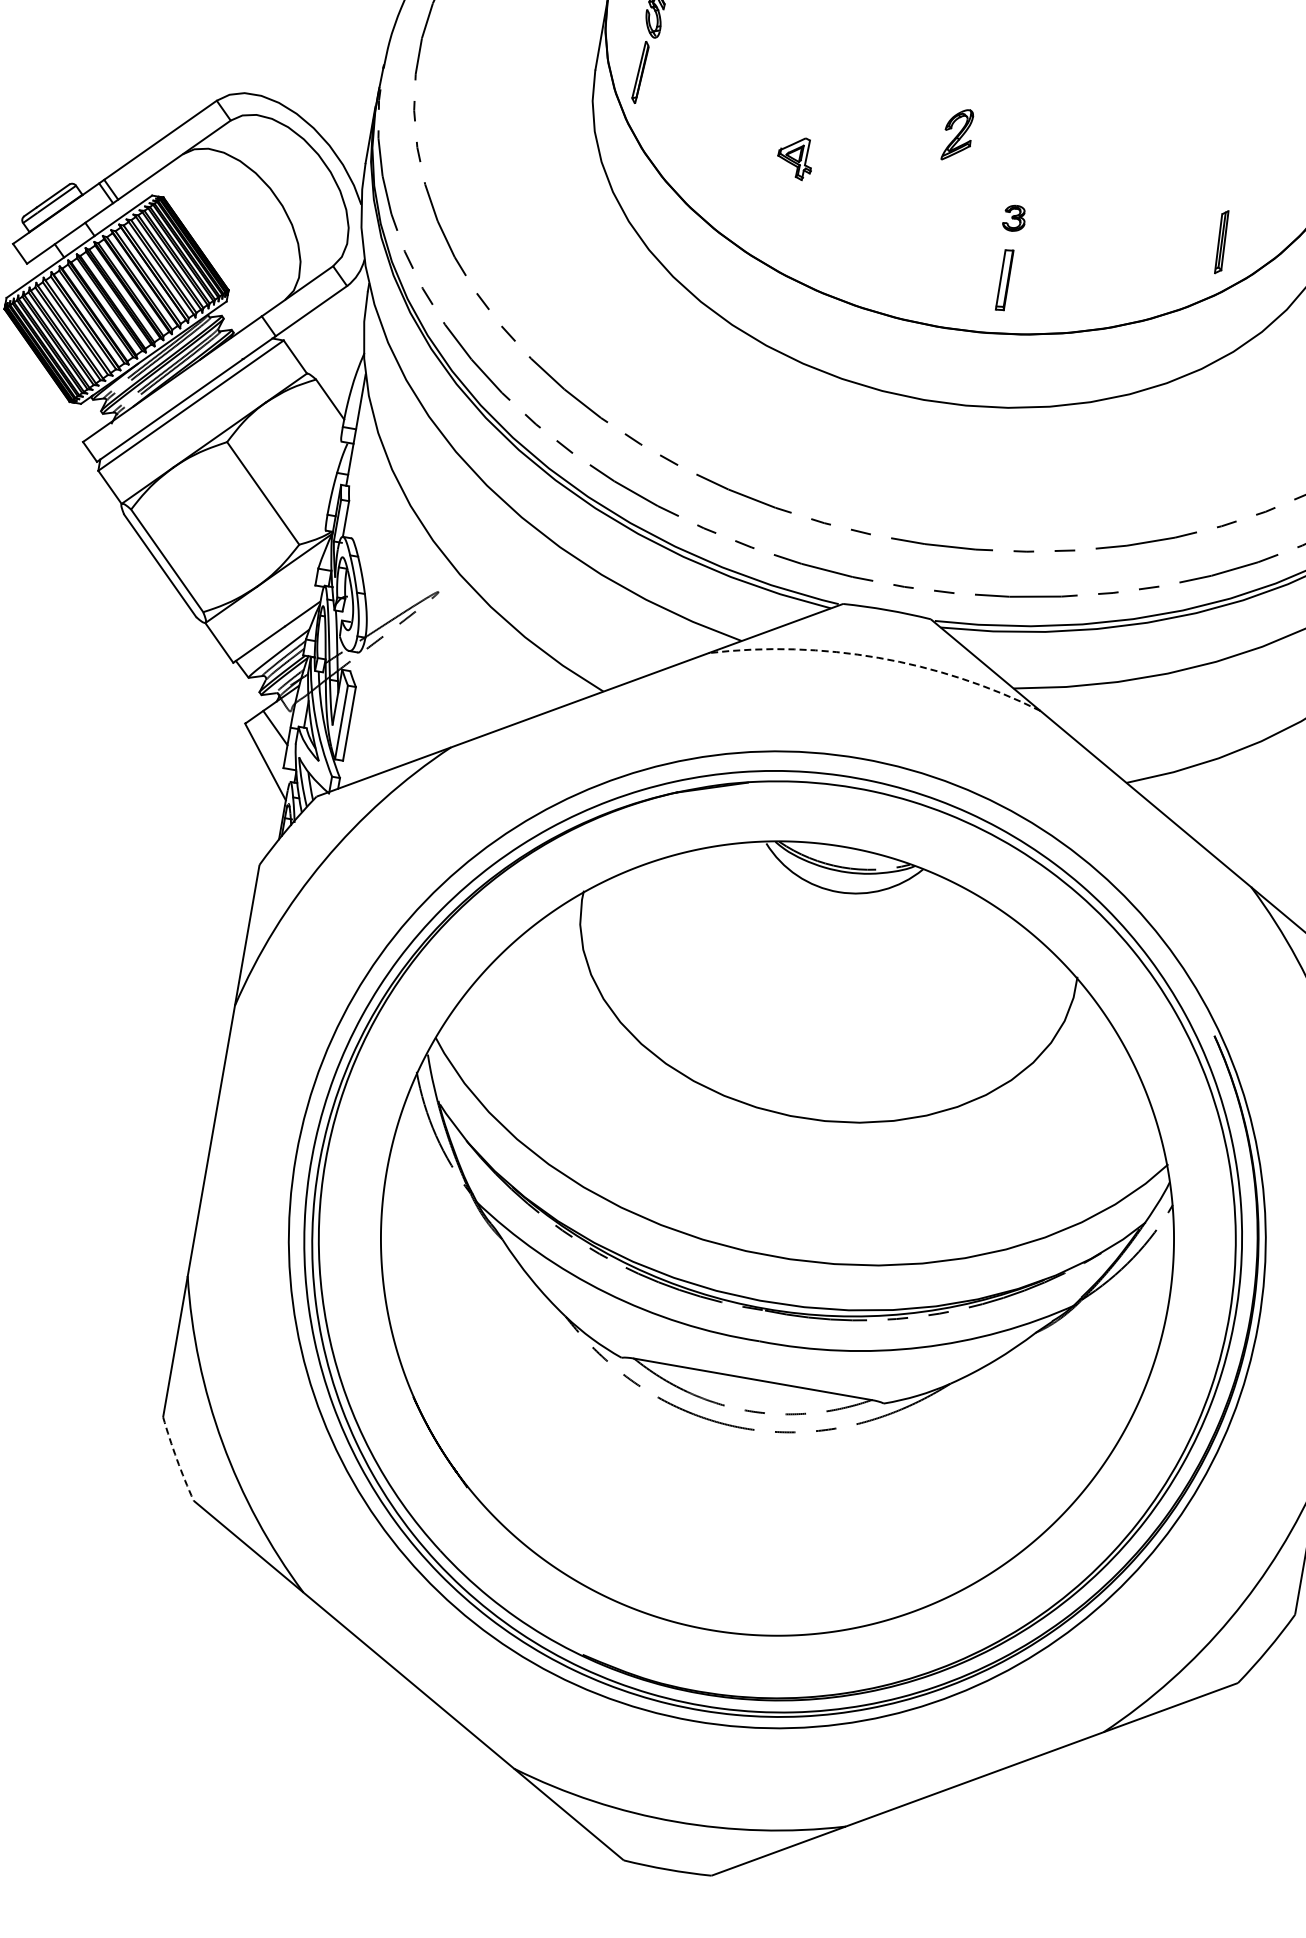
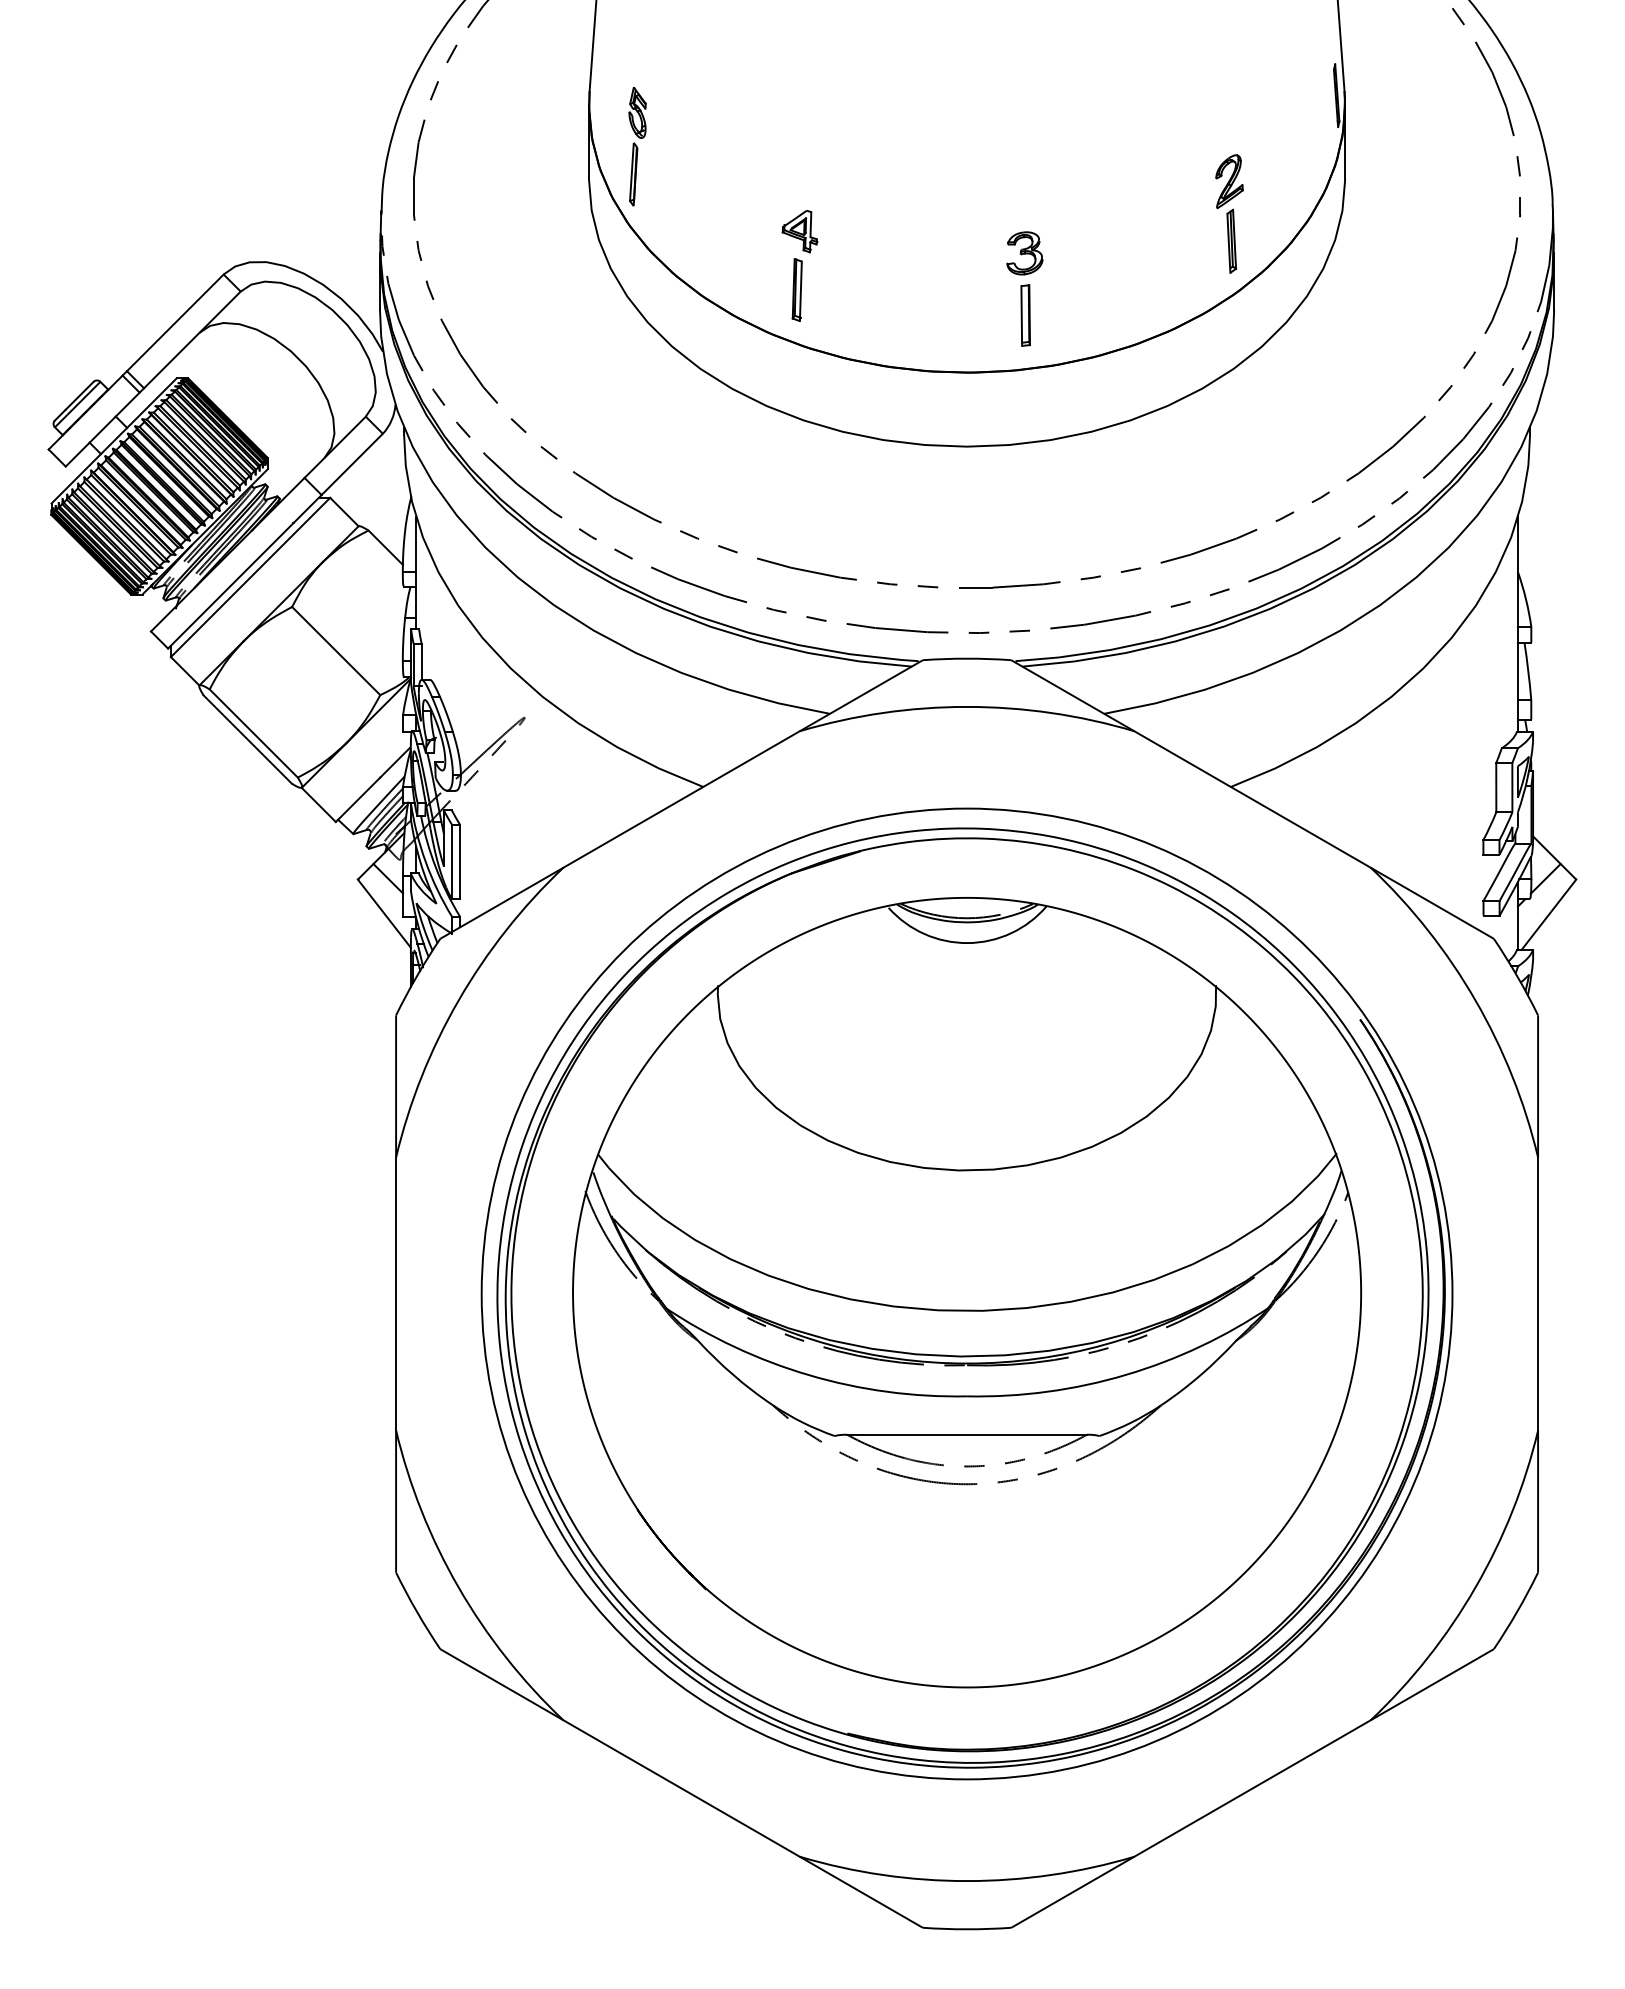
part: (958, 135) -> (1229, 181), moved
part: (782, 214) -> (796, 289), added
part: (1014, 218) -> (1024, 253), size x1.67
arc: (879, 657) -> (967, 706), dashed -> solid
arc: (176, 1459) -> (416, 1611), dashed -> solid

